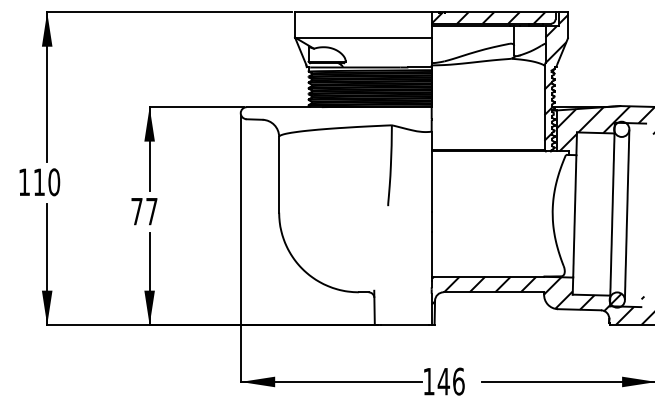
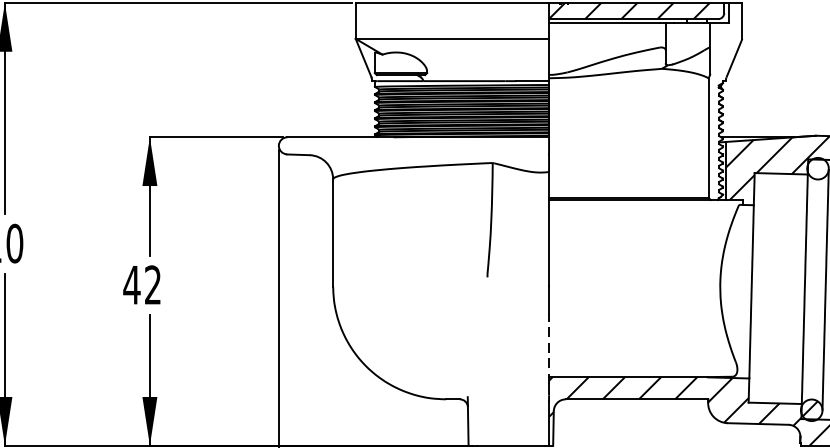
hatch: (556, 77) -> (725, 95), removed
text: (143, 211) -> (141, 284), 77 -> 42
line: (431, 256) -> (548, 348), solid -> dashed

